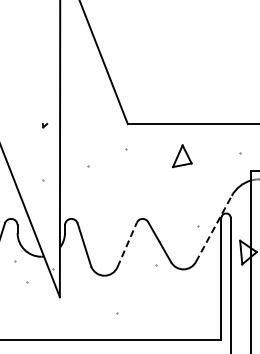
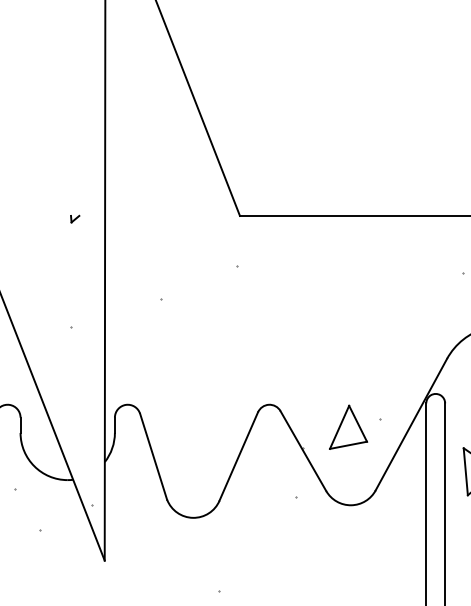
part: (182, 156) -> (348, 427), moved
line: (213, 228) -> (410, 423), dashed -> solid
line: (127, 244) -> (239, 455), dashed -> solid

